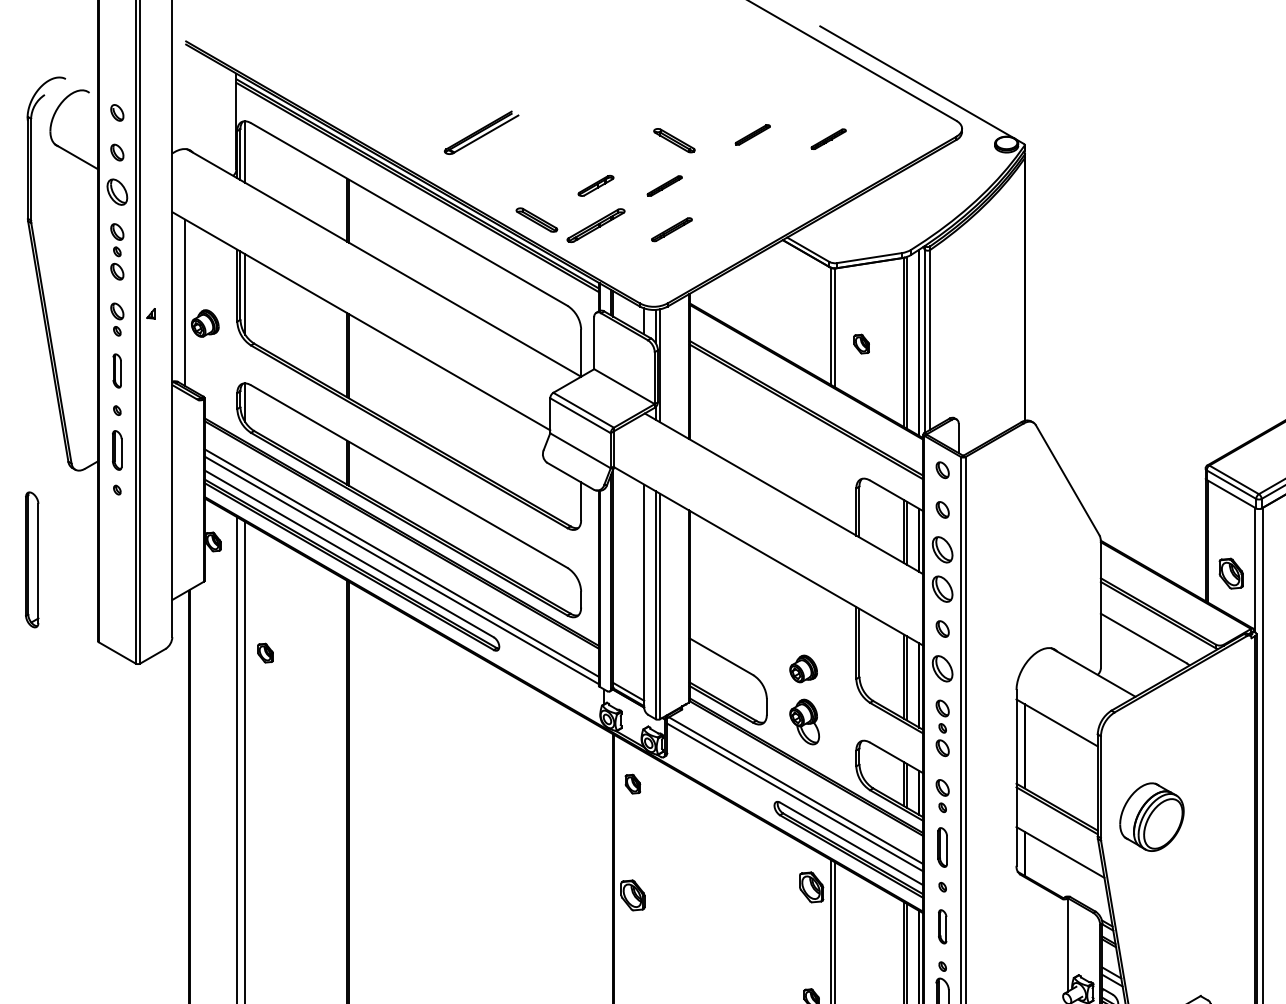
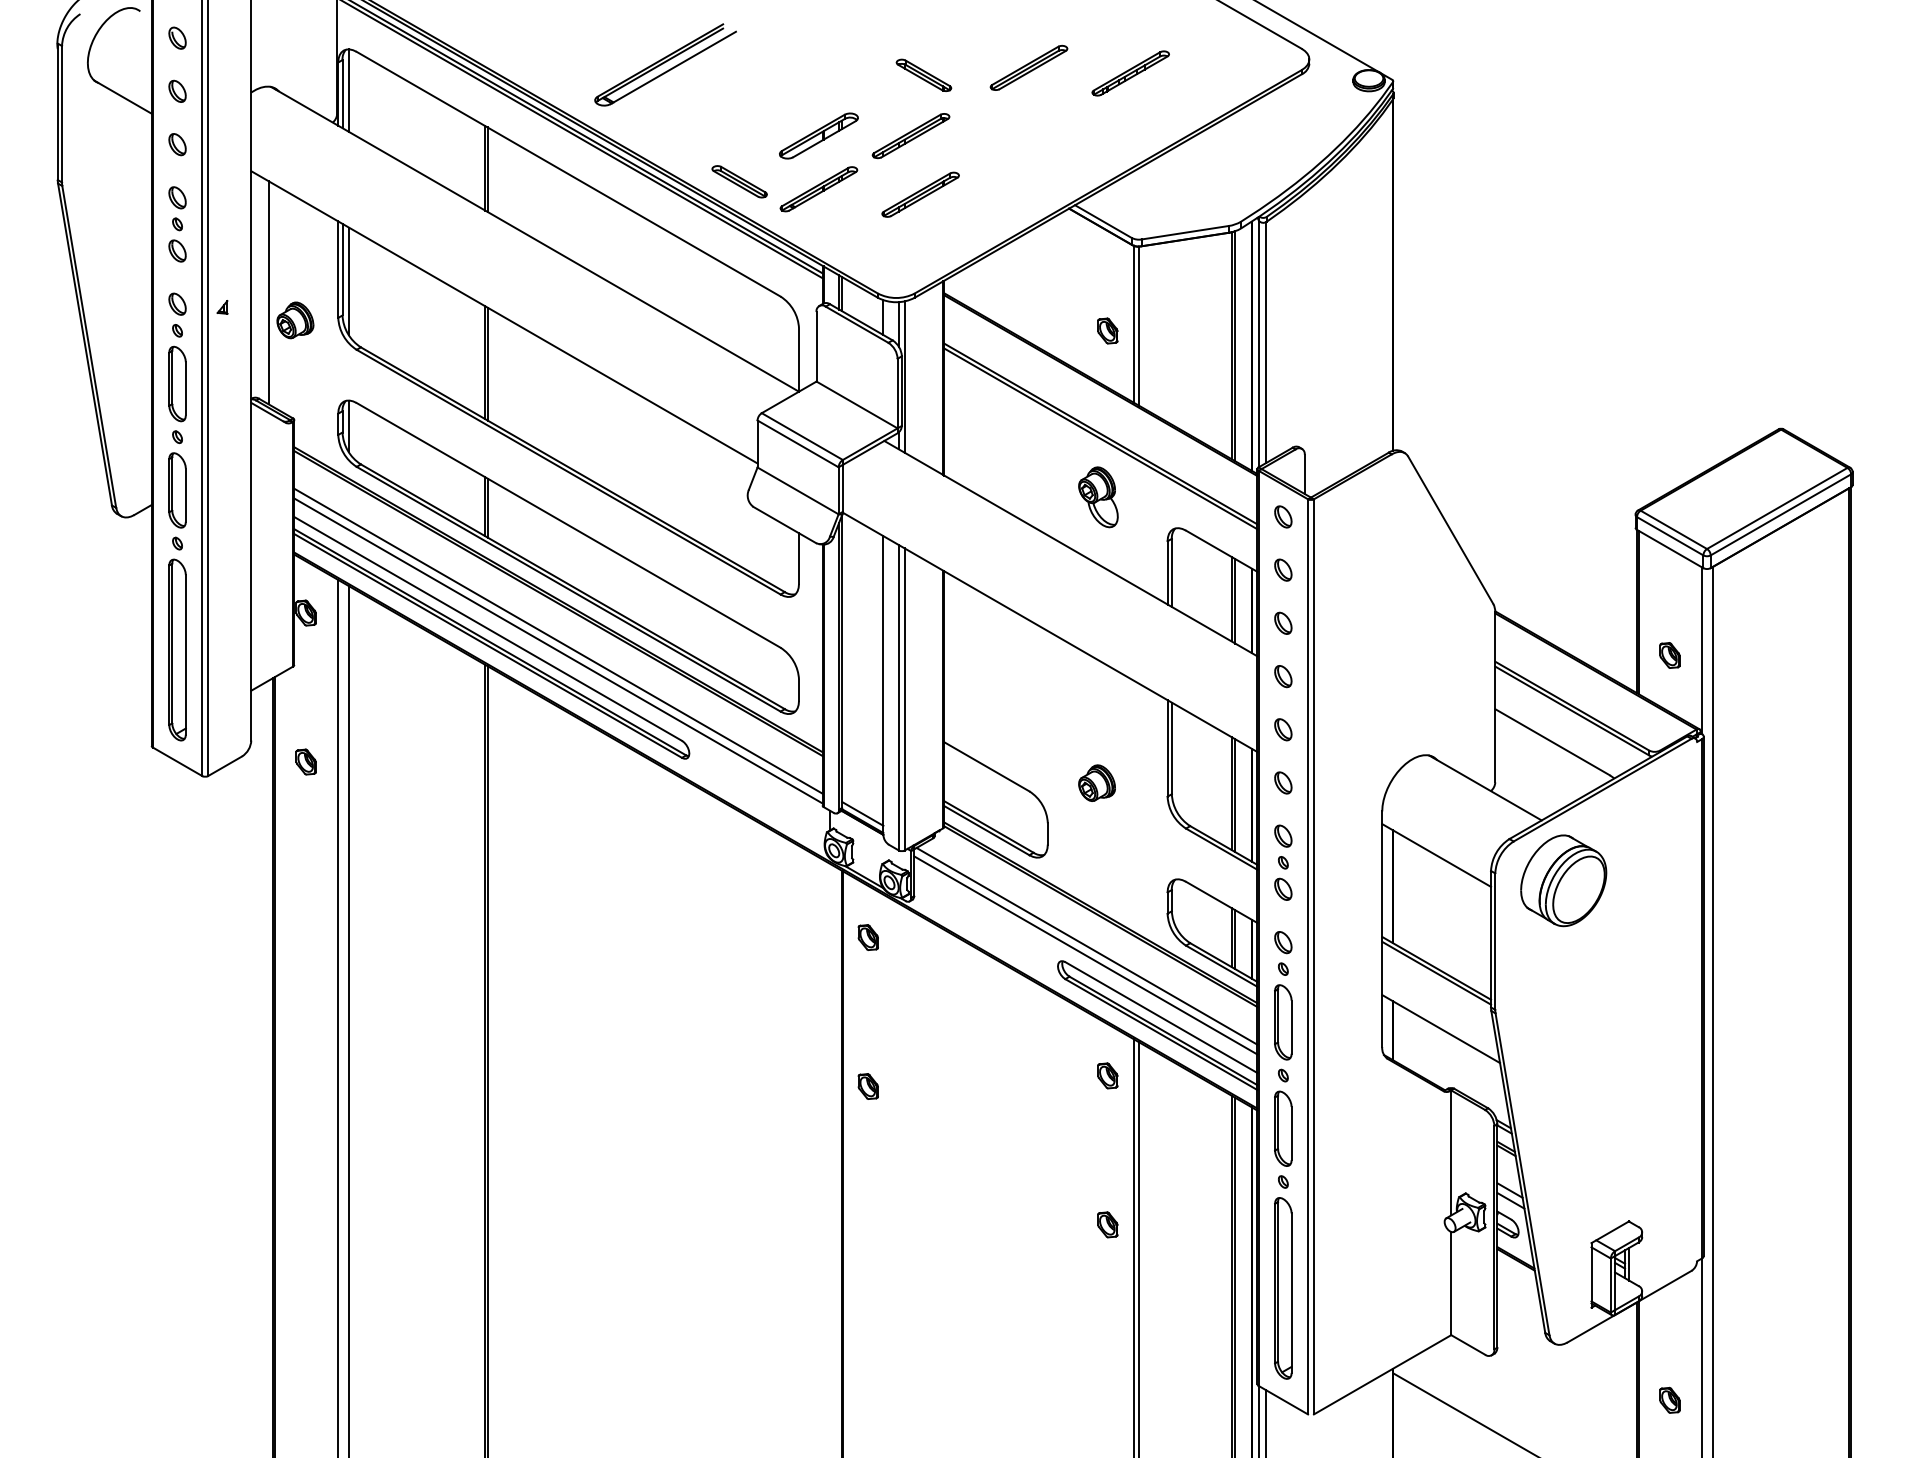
part: (481, 132) -> (665, 64), size x1.43
part: (752, 134) -> (1028, 67), size x1.67
part: (828, 139) -> (1130, 73), size x1.67
part: (595, 185) -> (818, 135), size x1.67
part: (664, 186) -> (910, 136), size x1.67
part: (117, 192) -> (177, 144), size x0.62
part: (671, 229) -> (920, 194), size x1.43
part: (861, 343) -> (1107, 330), moved
part: (117, 370) -> (177, 383), size x1.67
part: (117, 450) -> (177, 490), size x1.43
part: (942, 549) -> (1283, 622), size x0.62
part: (32, 559) -> (177, 649), moved
part: (1230, 573) -> (1669, 655), size x0.62
part: (942, 589) -> (1283, 676), size x0.62
part: (265, 652) -> (305, 761), moved
part: (942, 668) -> (1283, 782), size x0.62
part: (804, 722) -> (1098, 497), moved
part: (1151, 816) -> (1563, 880), moved
part: (942, 847) -> (1283, 1022), size x1.43
part: (811, 887) -> (1107, 1075), size x0.62
part: (632, 895) -> (867, 1086), size x0.62
part: (942, 926) -> (1283, 1128), size x1.67

